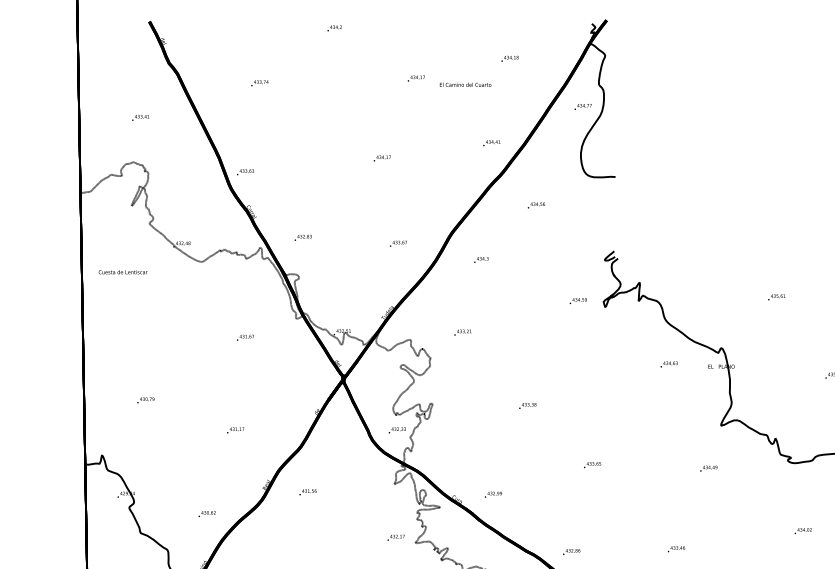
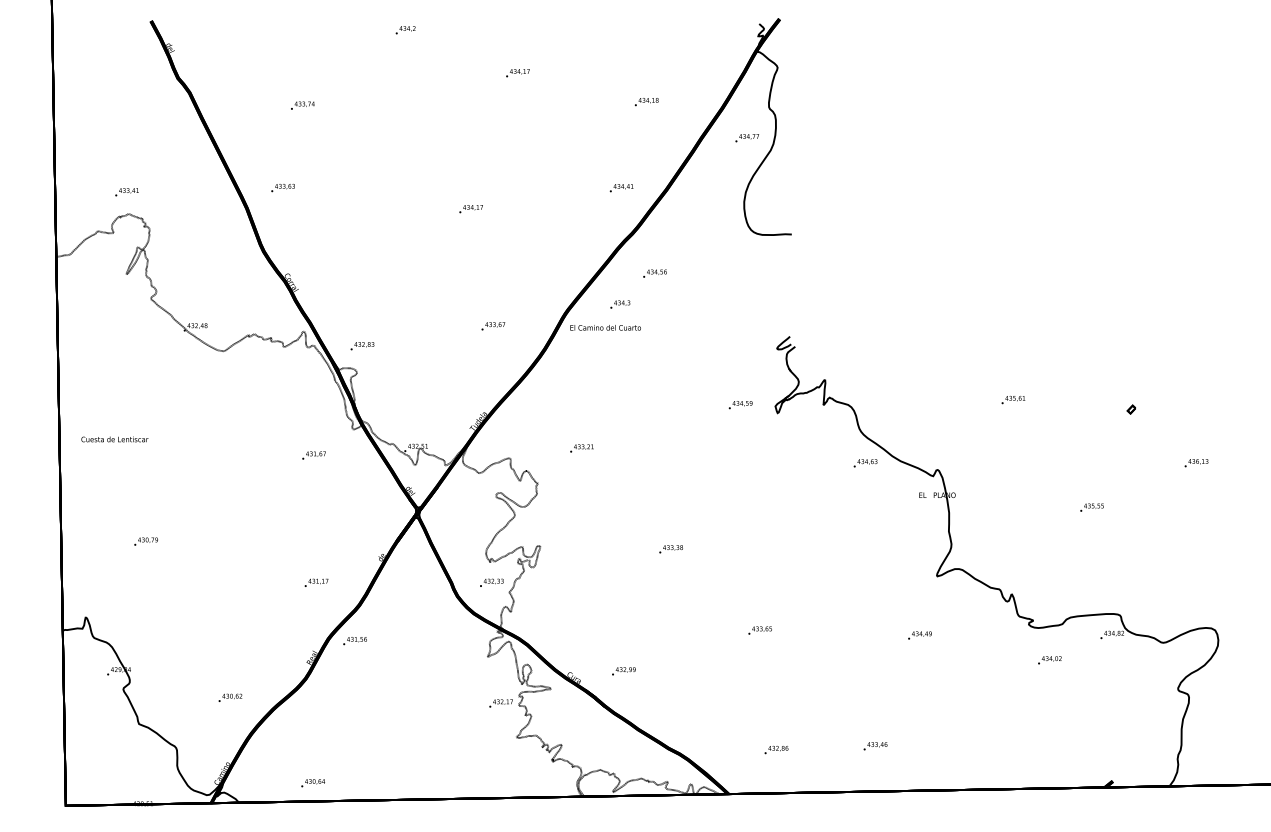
text: (509, 59) -> (646, 102), moved
text: (416, 78) -> (517, 73), moved
text: (465, 84) -> (605, 327), moved
text: (140, 118) -> (126, 192), moved
text: (245, 172) -> (282, 188), moved
text: (536, 205) -> (654, 273), moved
text: (303, 238) -> (362, 346), moved
text: (481, 259) -> (620, 304), moved
text: (122, 272) -> (114, 439), moved
text: (245, 337) -> (313, 455), moved
text: (669, 364) -> (865, 463), moved
text: (235, 430) -> (316, 582), moved
text: (307, 492) -> (354, 641), moved
text: (802, 531) -> (1049, 660), moved
text: (395, 537) -> (500, 703), moved
text: (571, 552) -> (776, 750), moved

